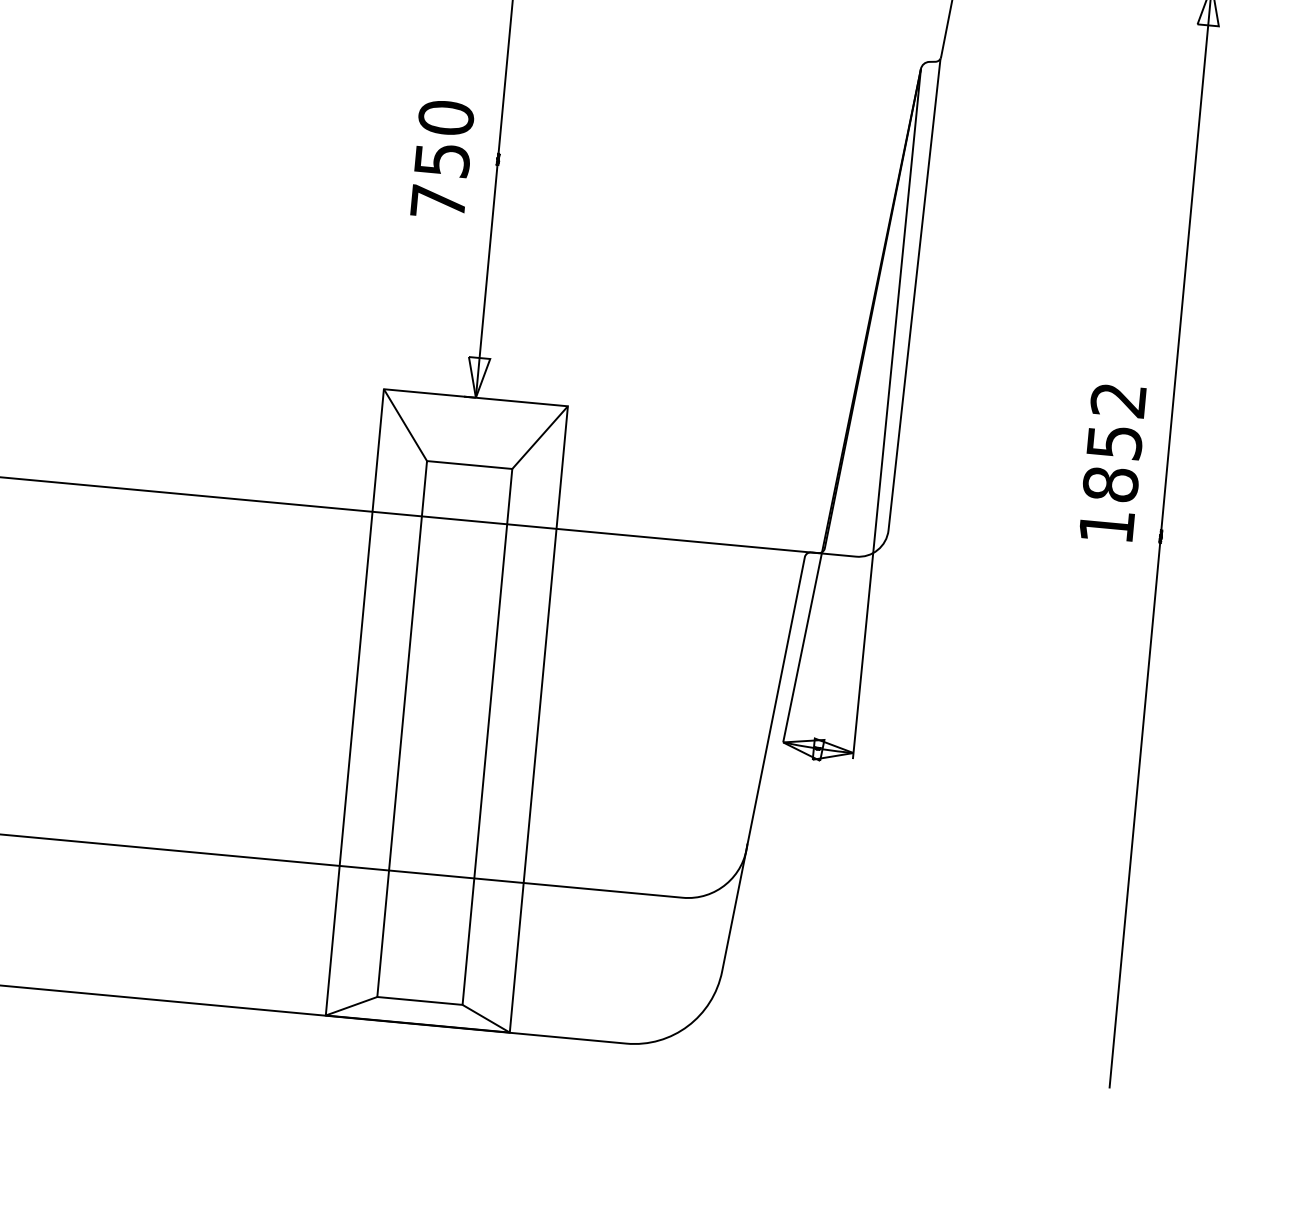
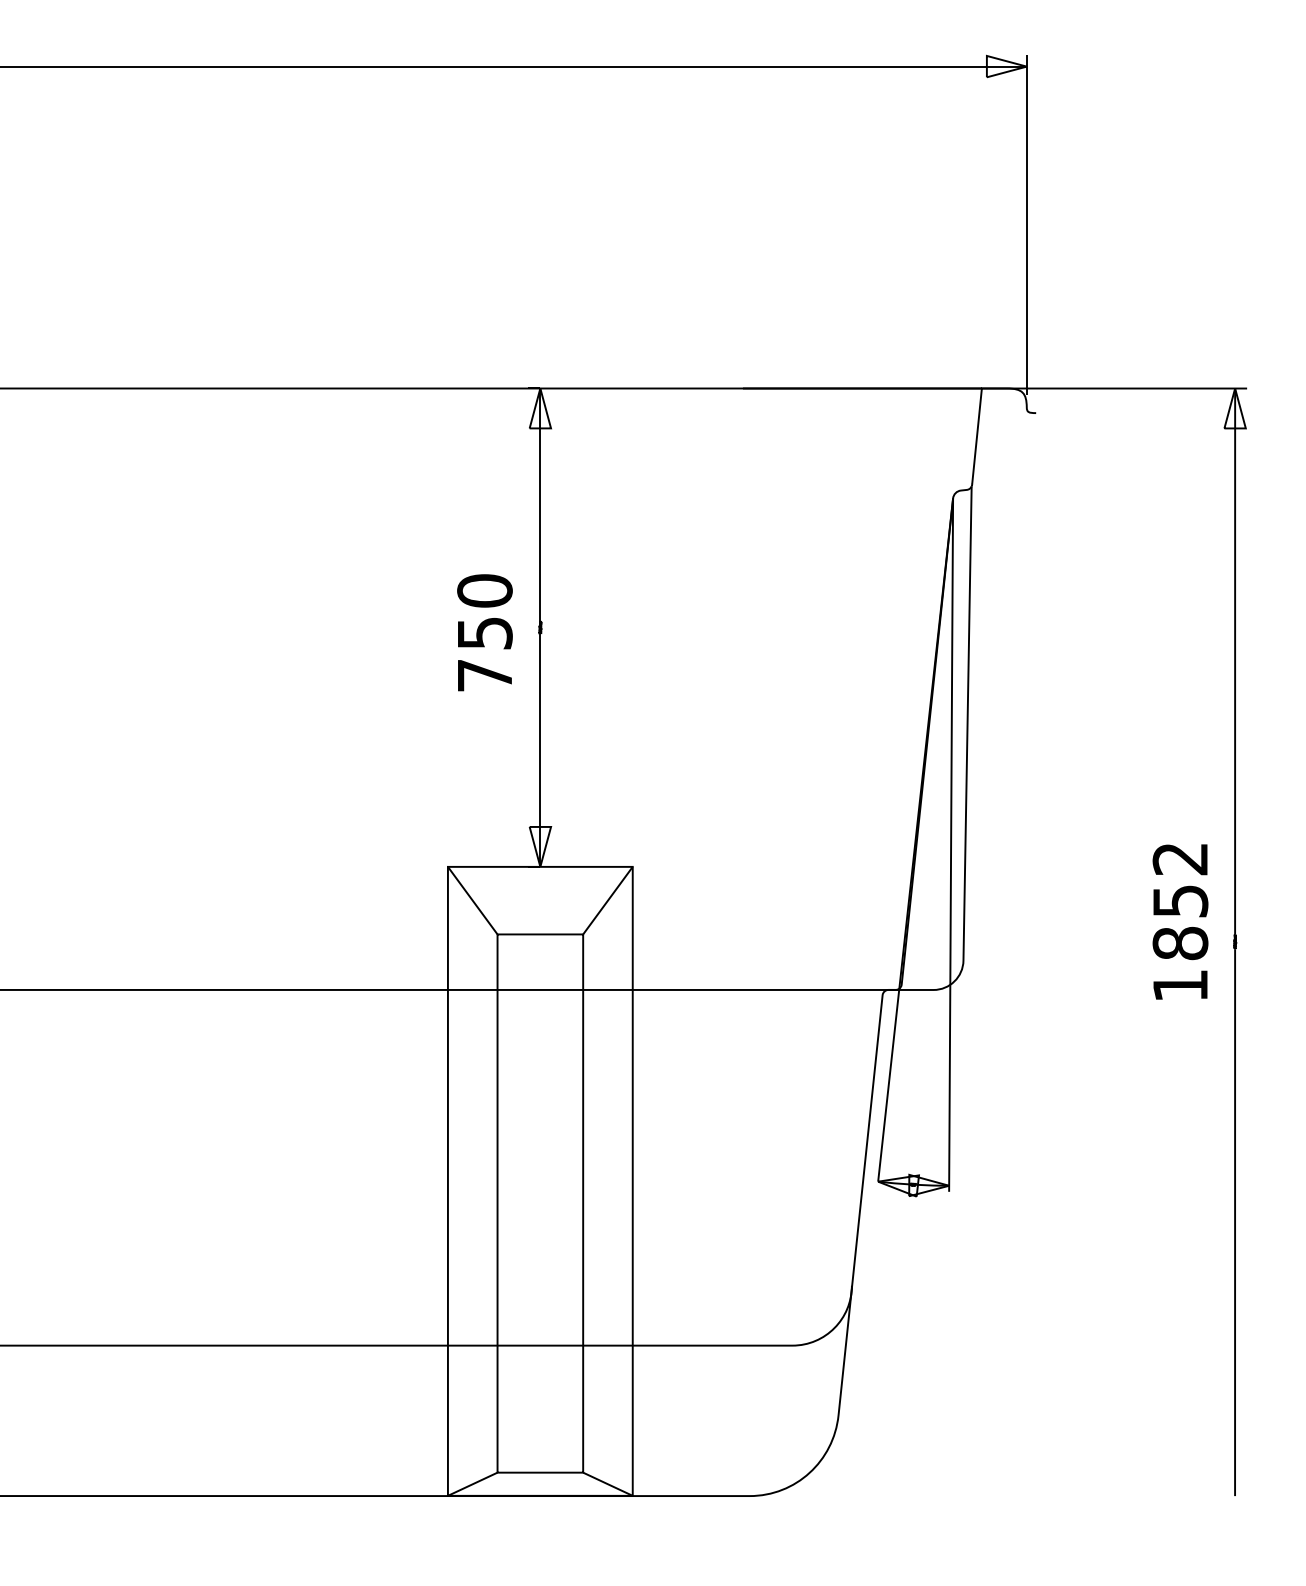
text: (1112, 462) -> (1180, 921), moved

